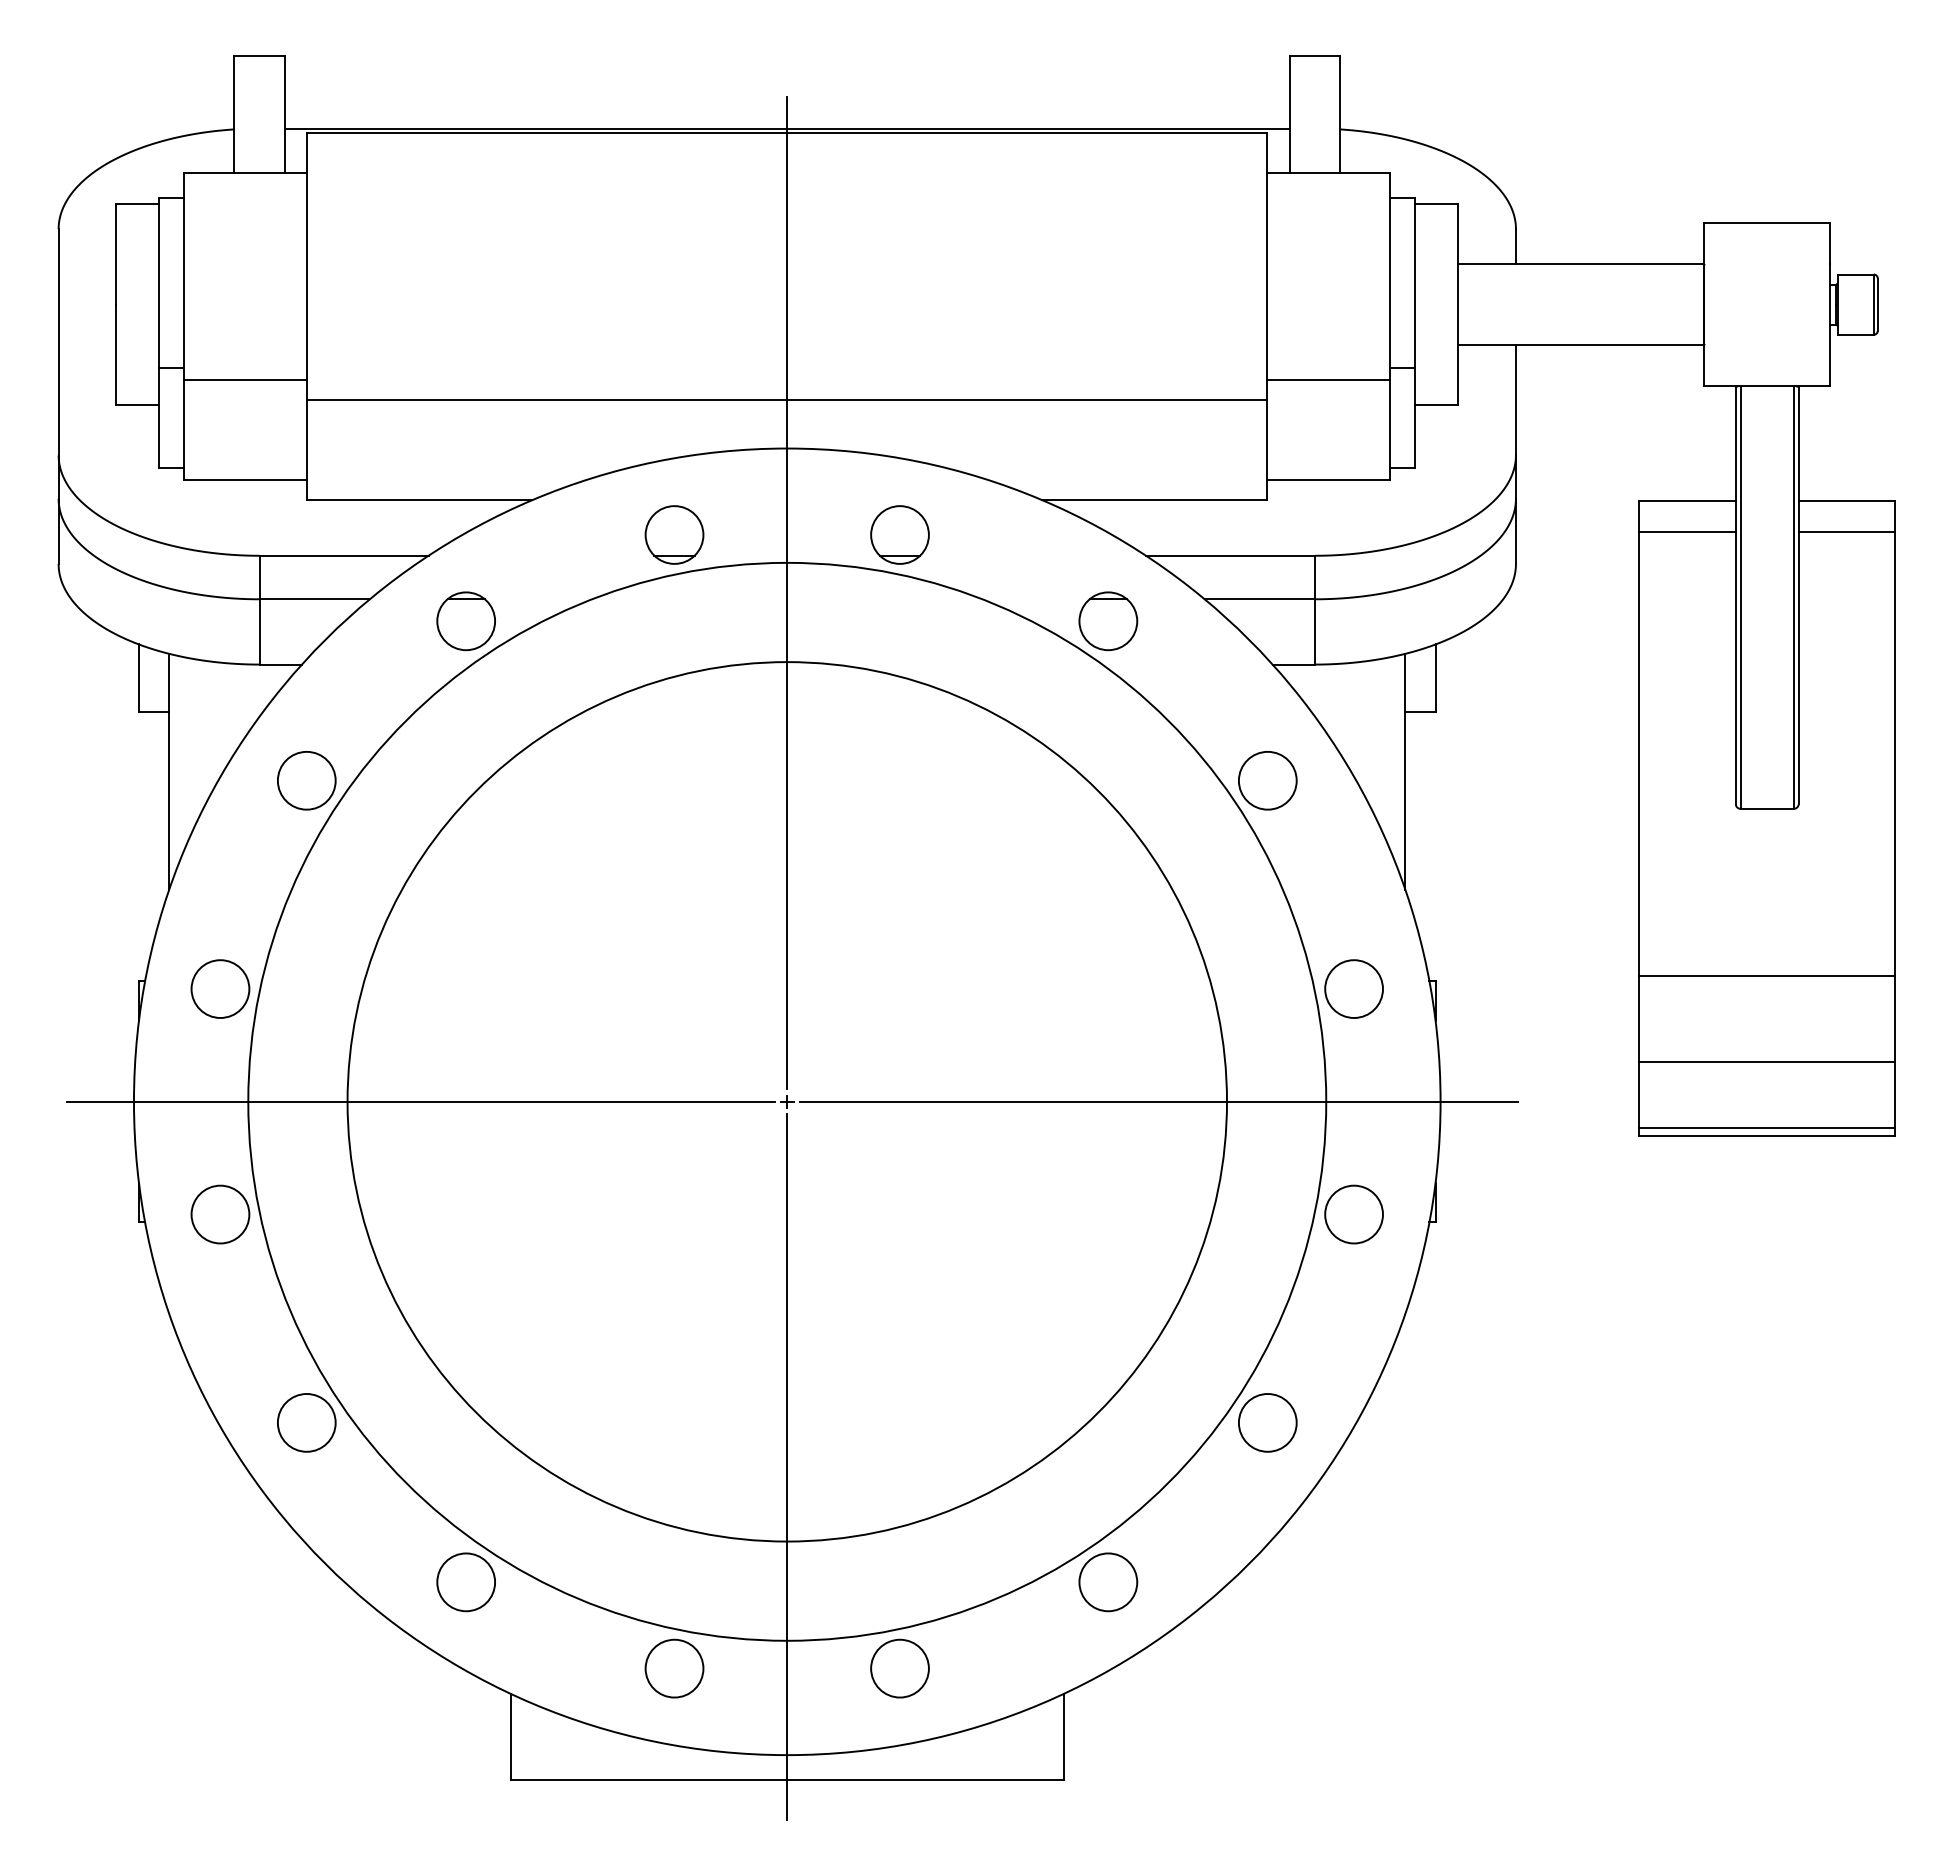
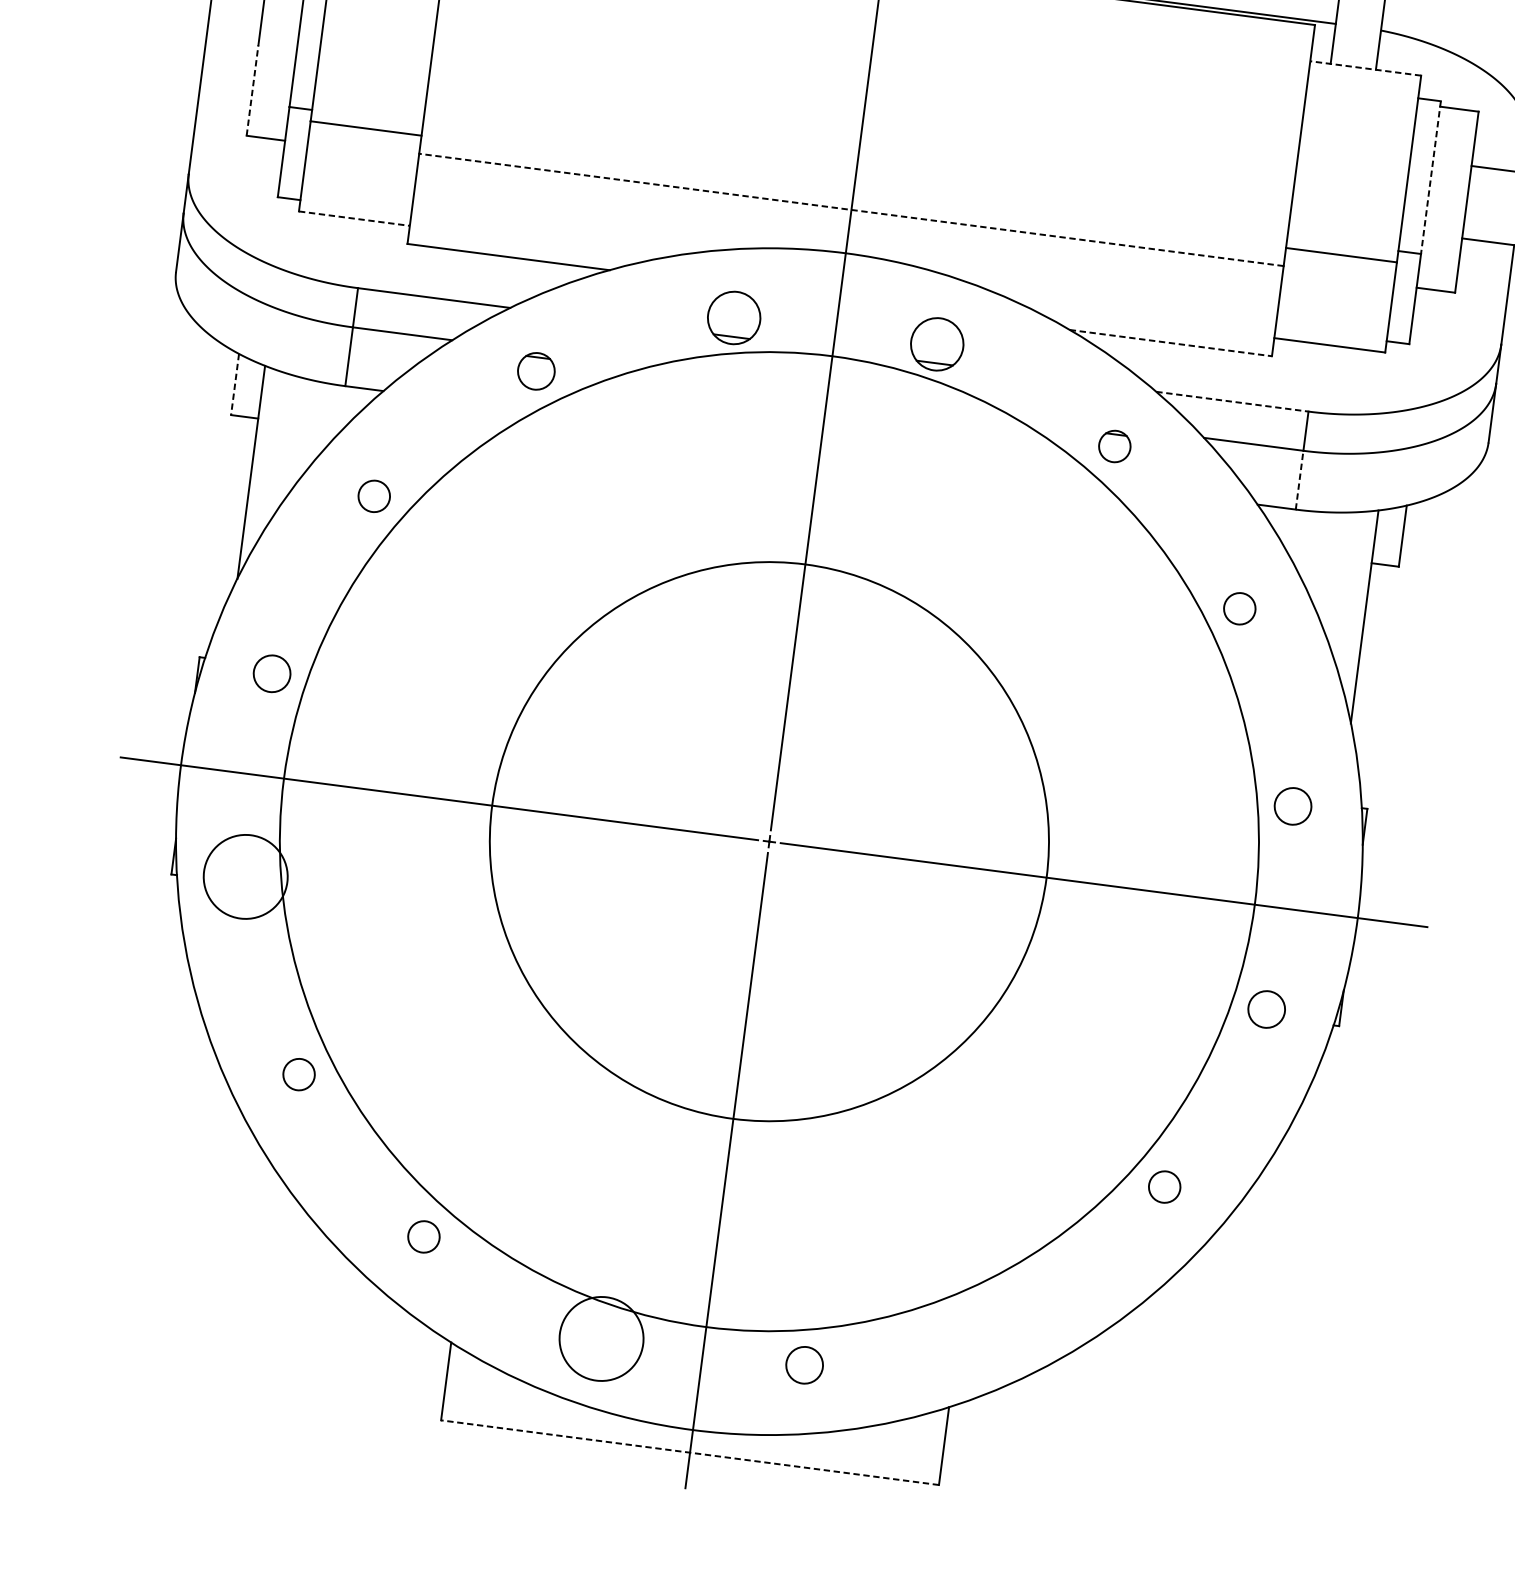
line: (1328, 173) -> (1365, 68), solid -> dashed
line: (1415, 282) -> (1431, 177), solid -> dashed
line: (116, 354) -> (252, 90), solid -> dashed
line: (787, 400) -> (851, 210), solid -> dashed
line: (245, 480) -> (354, 218), solid -> dashed
line: (1155, 500) -> (1171, 343), solid -> dashed
line: (1230, 555) -> (1232, 401), solid -> dashed
part: (465, 621) -> (535, 371), size x0.7
part: (1108, 621) -> (1114, 446), size x0.6
line: (1314, 631) -> (1299, 479), solid -> dashed
line: (139, 678) -> (235, 384), solid -> dashed
circle: (306, 780) -> (373, 496), size x0.6
circle: (1267, 780) -> (1239, 608), size x0.6
circle: (220, 988) -> (272, 673), size x0.7
circle: (1353, 988) -> (1292, 805), size x0.7
circle: (787, 1101) -> (769, 841), size x0.7
circle: (220, 1214) -> (245, 876), size x1.6
circle: (1353, 1214) -> (1266, 1009), size x0.7
circle: (306, 1422) -> (298, 1074), size x0.6
circle: (1267, 1422) -> (1164, 1186), size x0.6
circle: (465, 1582) -> (423, 1236), size x0.6
circle: (1108, 1582) -> (1002, 1312), removed
circle: (674, 1668) -> (601, 1338), size x1.6
circle: (899, 1668) -> (804, 1365), size x0.7
line: (786, 1780) -> (689, 1452), solid -> dashed

